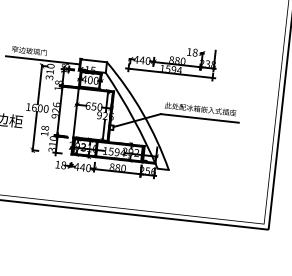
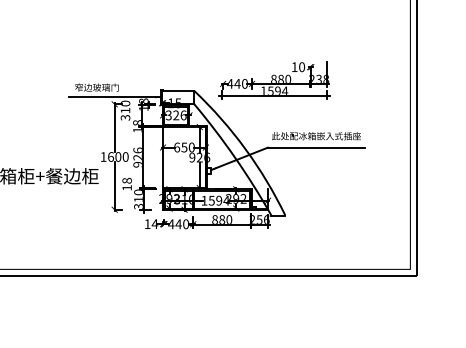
text: (195, 52) -> (302, 66), 18 -> 10
text: (89, 80) -> (175, 115), 400 -> 326
text: (63, 165) -> (154, 224), 18 -> 14

